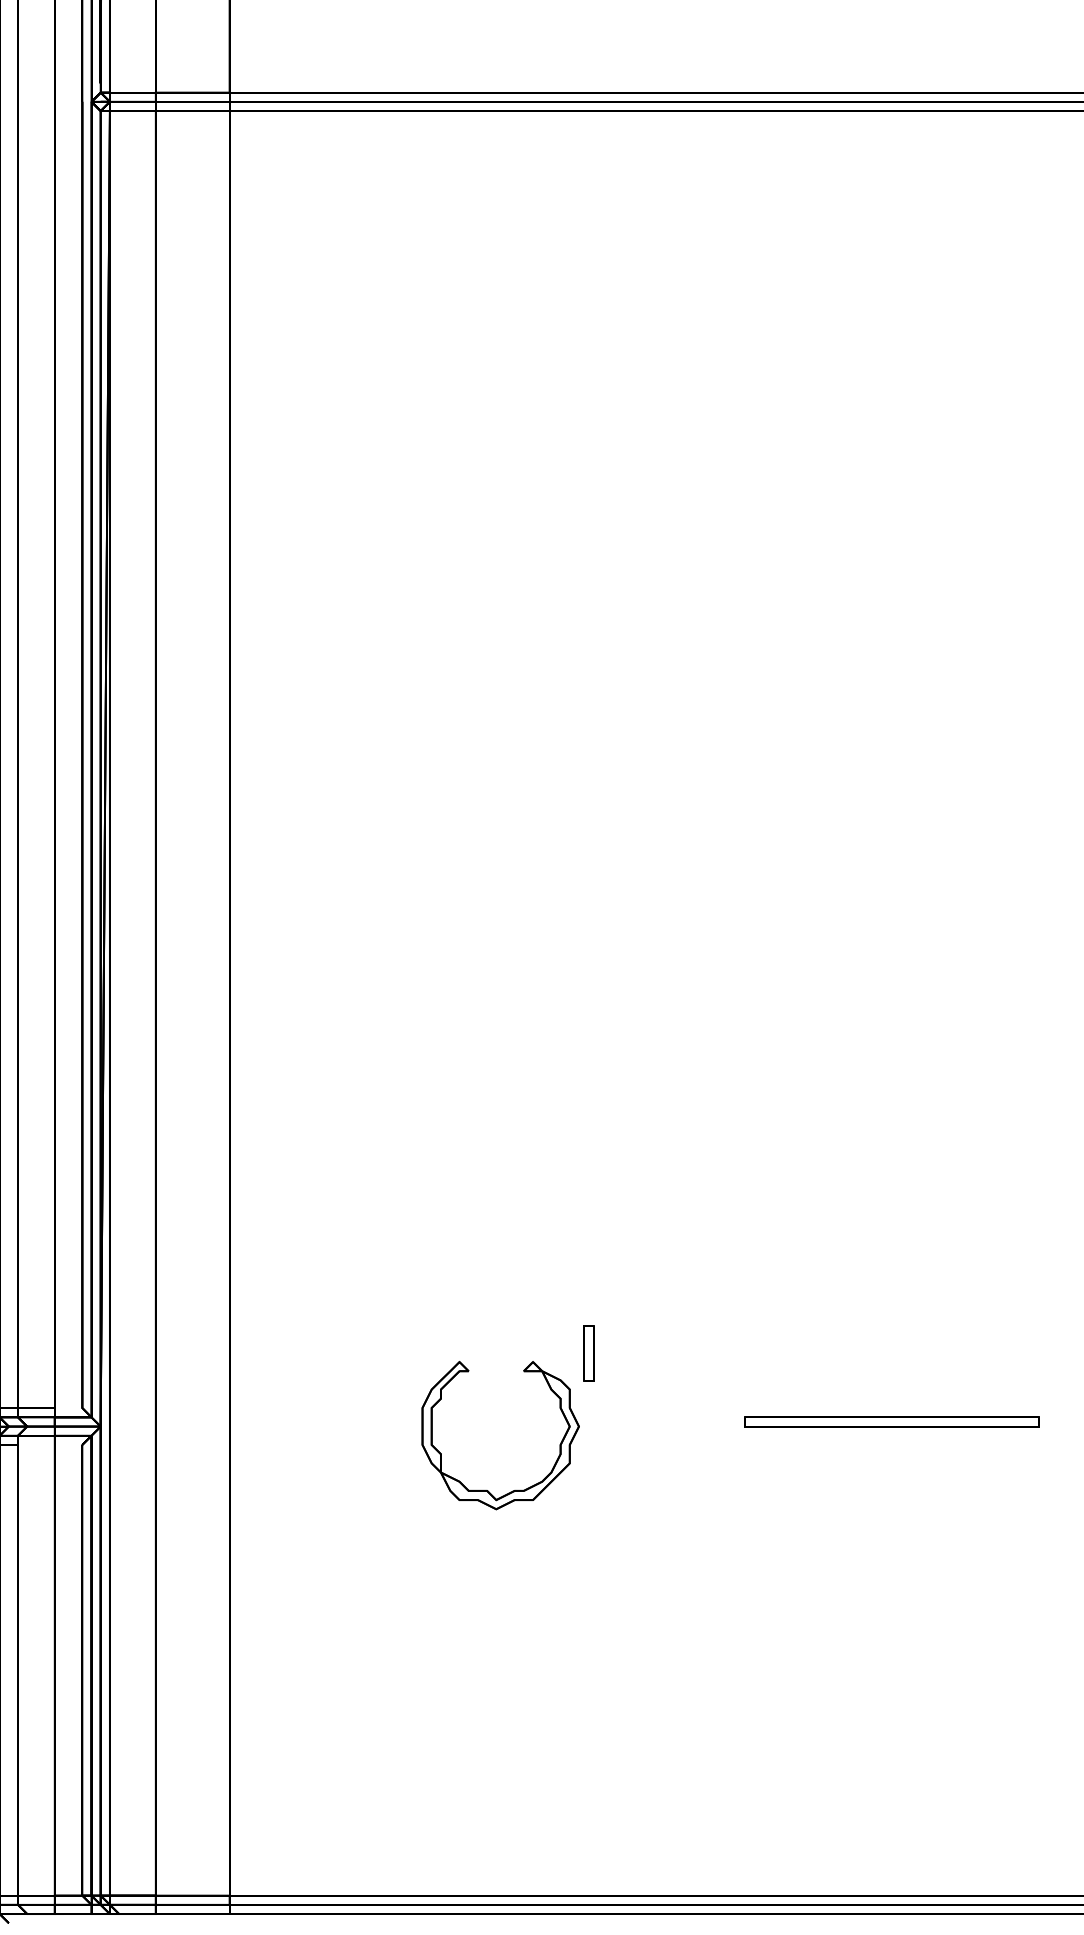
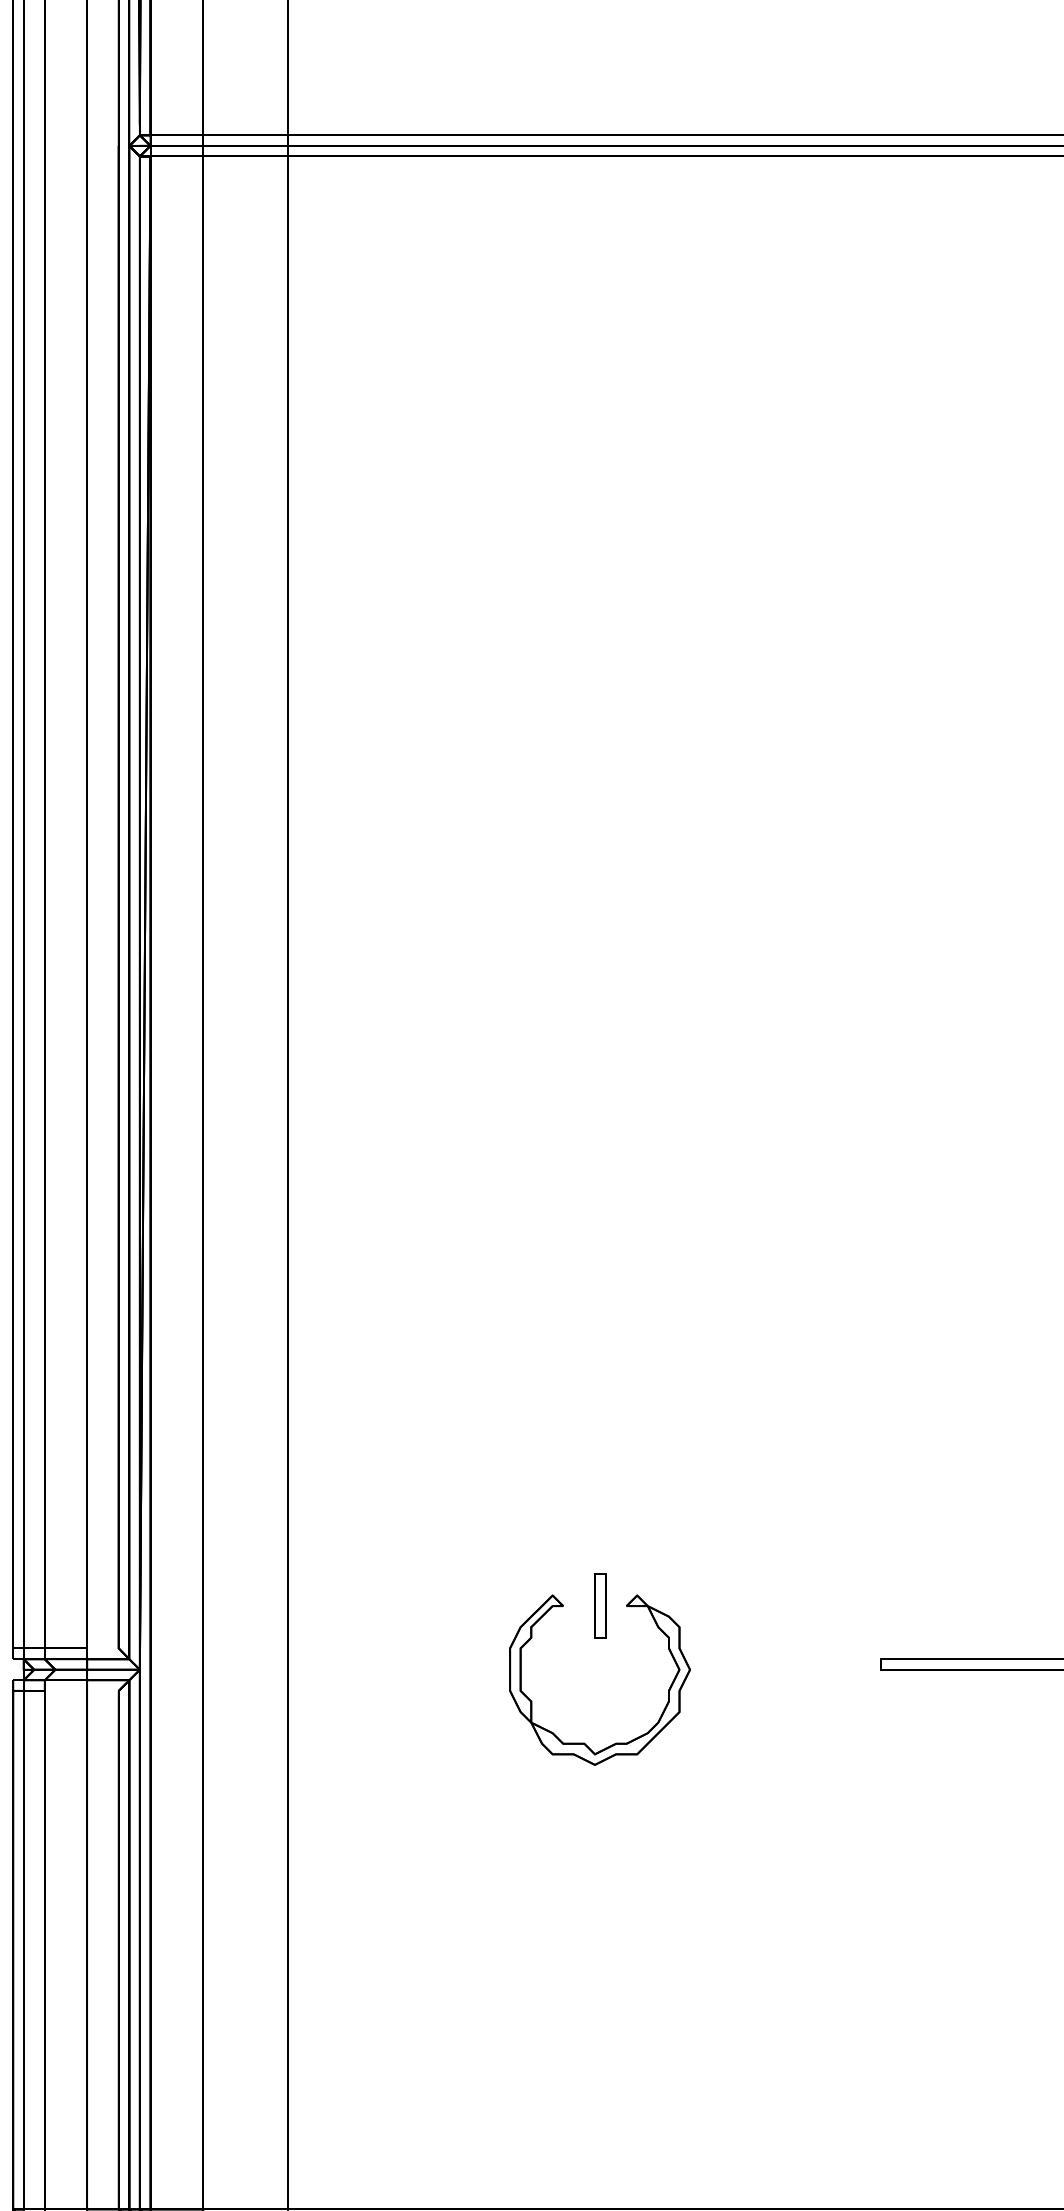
part: (588, 1353) -> (599, 1606), moved

